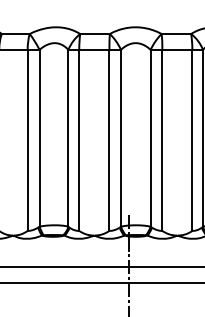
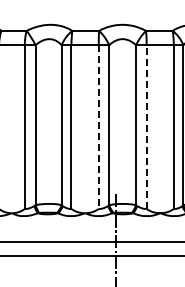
line: (109, 140) -> (98, 127), solid -> dashed
line: (162, 140) -> (146, 127), solid -> dashed

